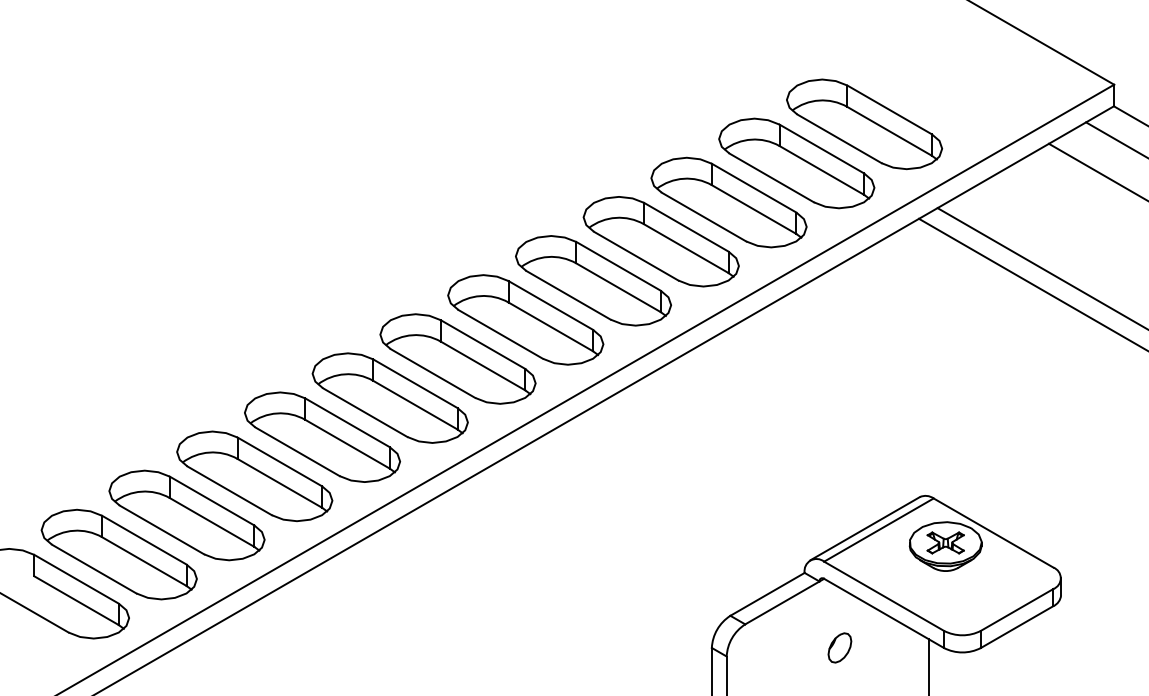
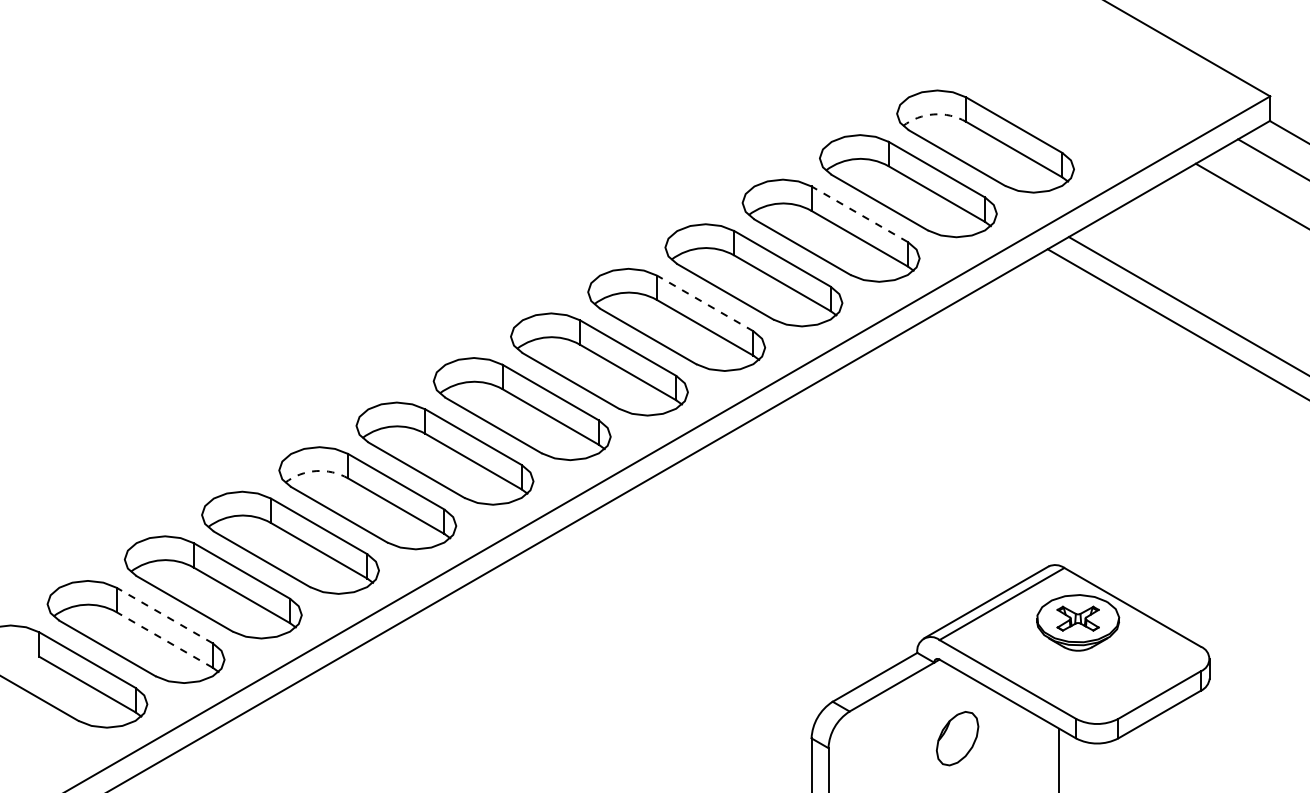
arc: (818, 100) -> (933, 114), solid -> dashed
line: (753, 188) -> (859, 214), solid -> dashed
line: (618, 266) -> (705, 303), solid -> dashed
arc: (277, 413) -> (316, 471), solid -> dashed
line: (144, 540) -> (164, 615), solid -> dashed
line: (144, 561) -> (164, 639), solid -> dashed
part: (839, 647) -> (957, 737), size x1.6

